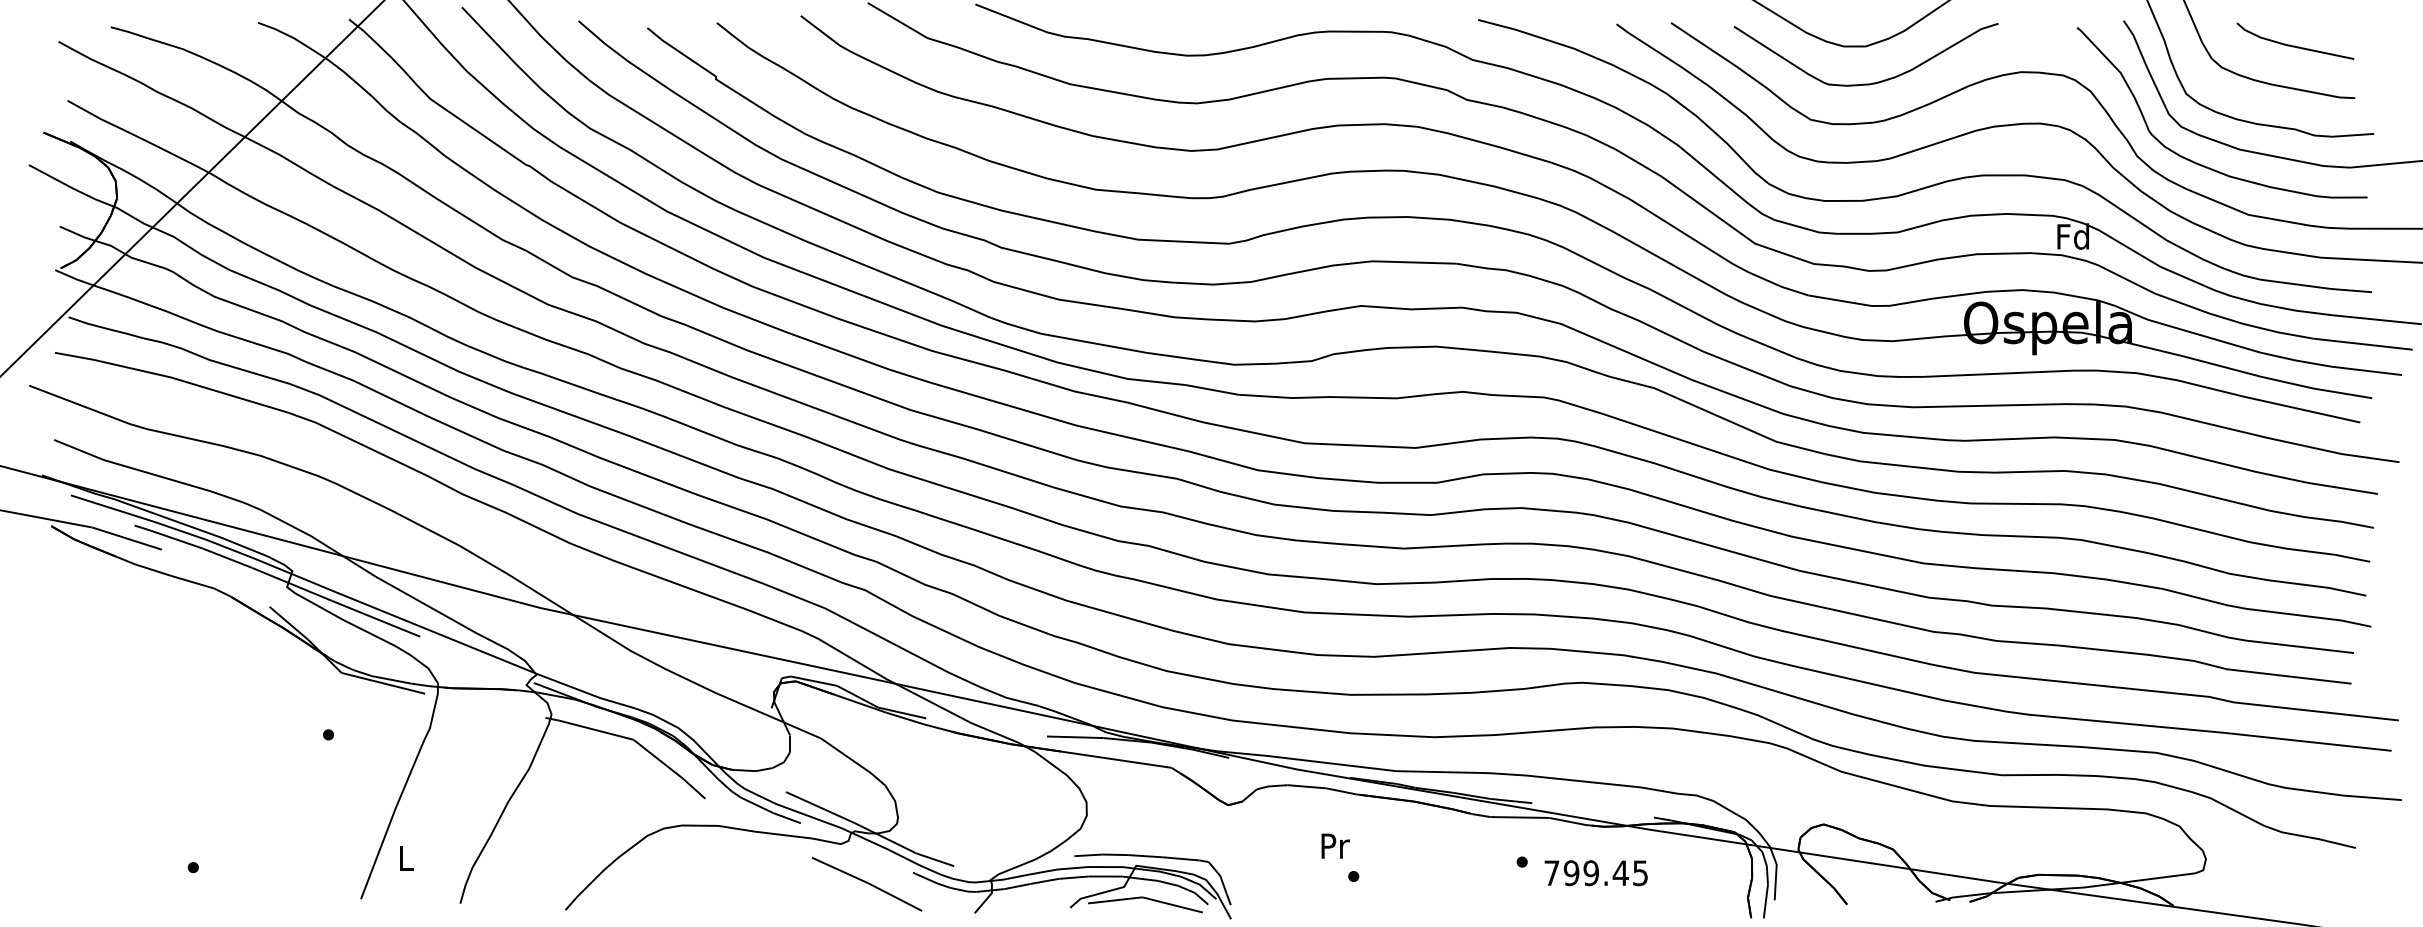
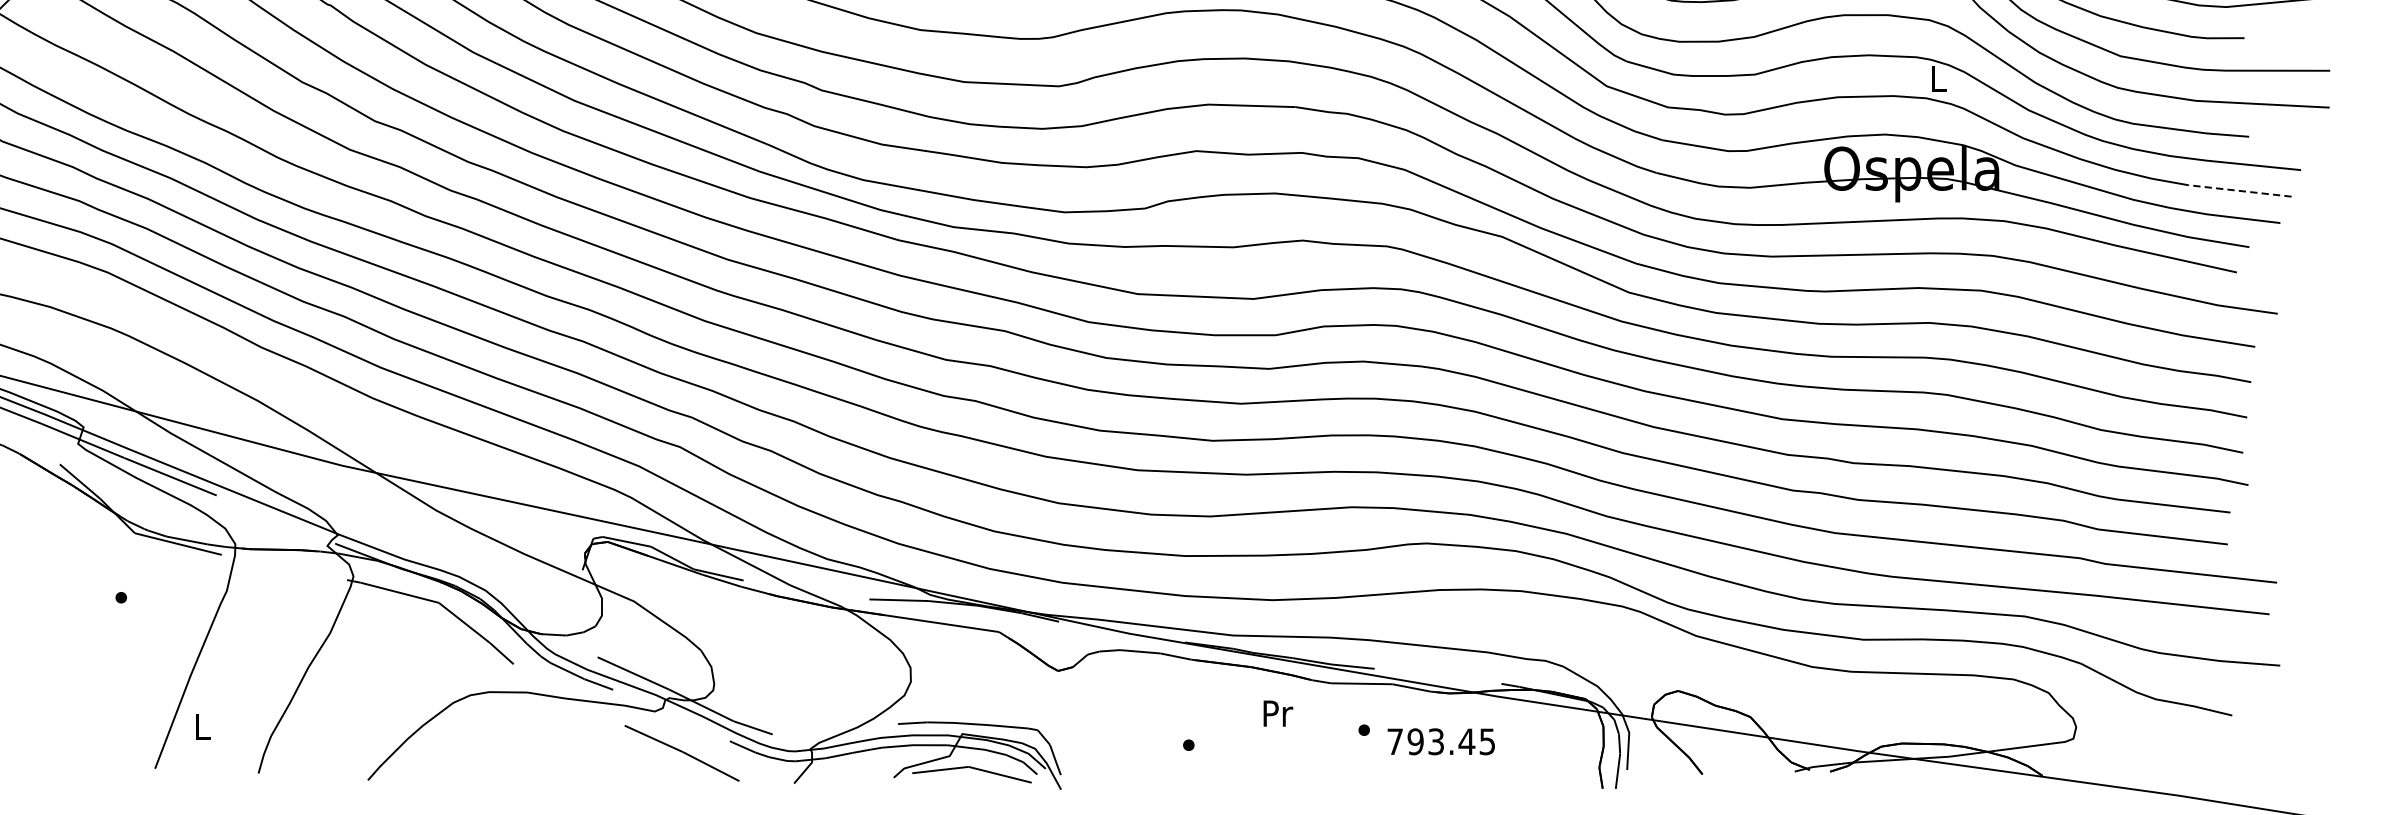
text: (2073, 236) -> (1938, 78), Fd -> L
line: (2363, 344) -> (2240, 191), solid -> dashed
text: (1335, 845) -> (1278, 712), moved
text: (1590, 873) -> (1435, 742), 799.45 -> 793.45

